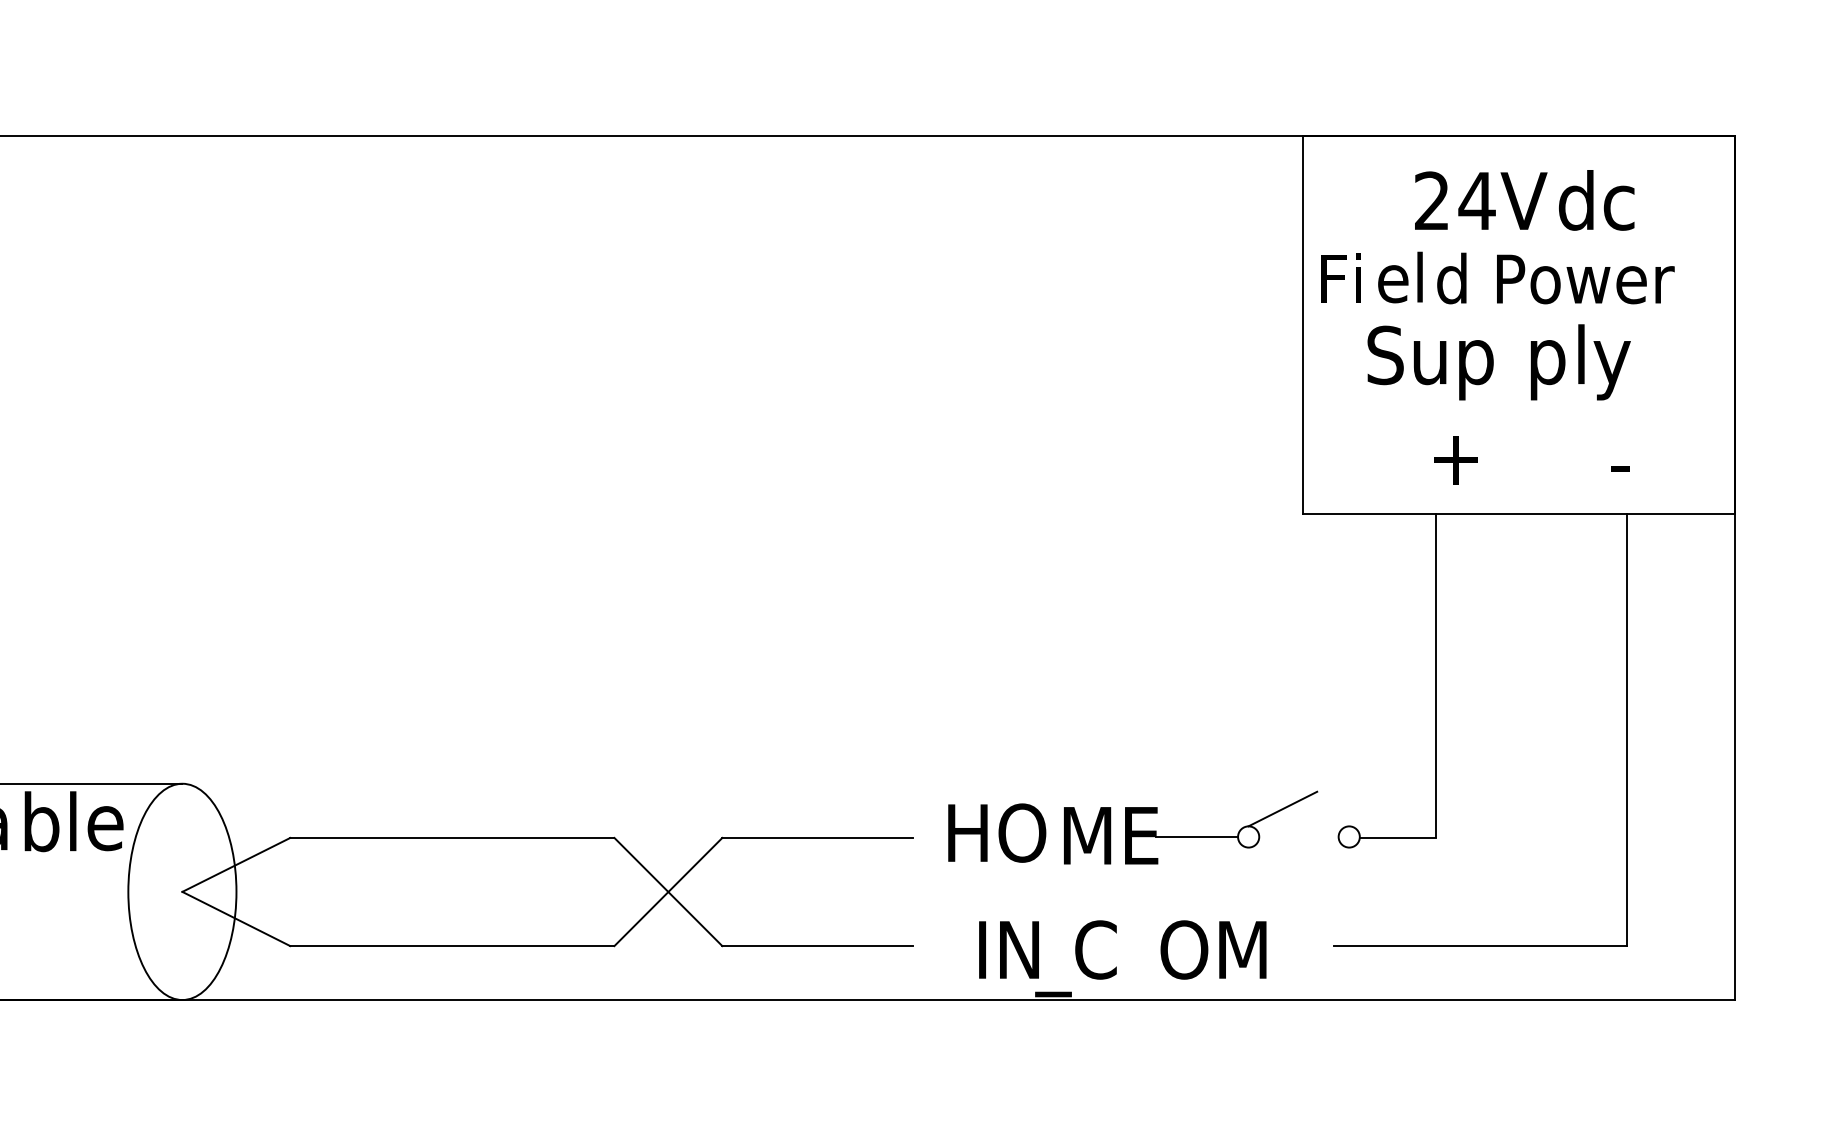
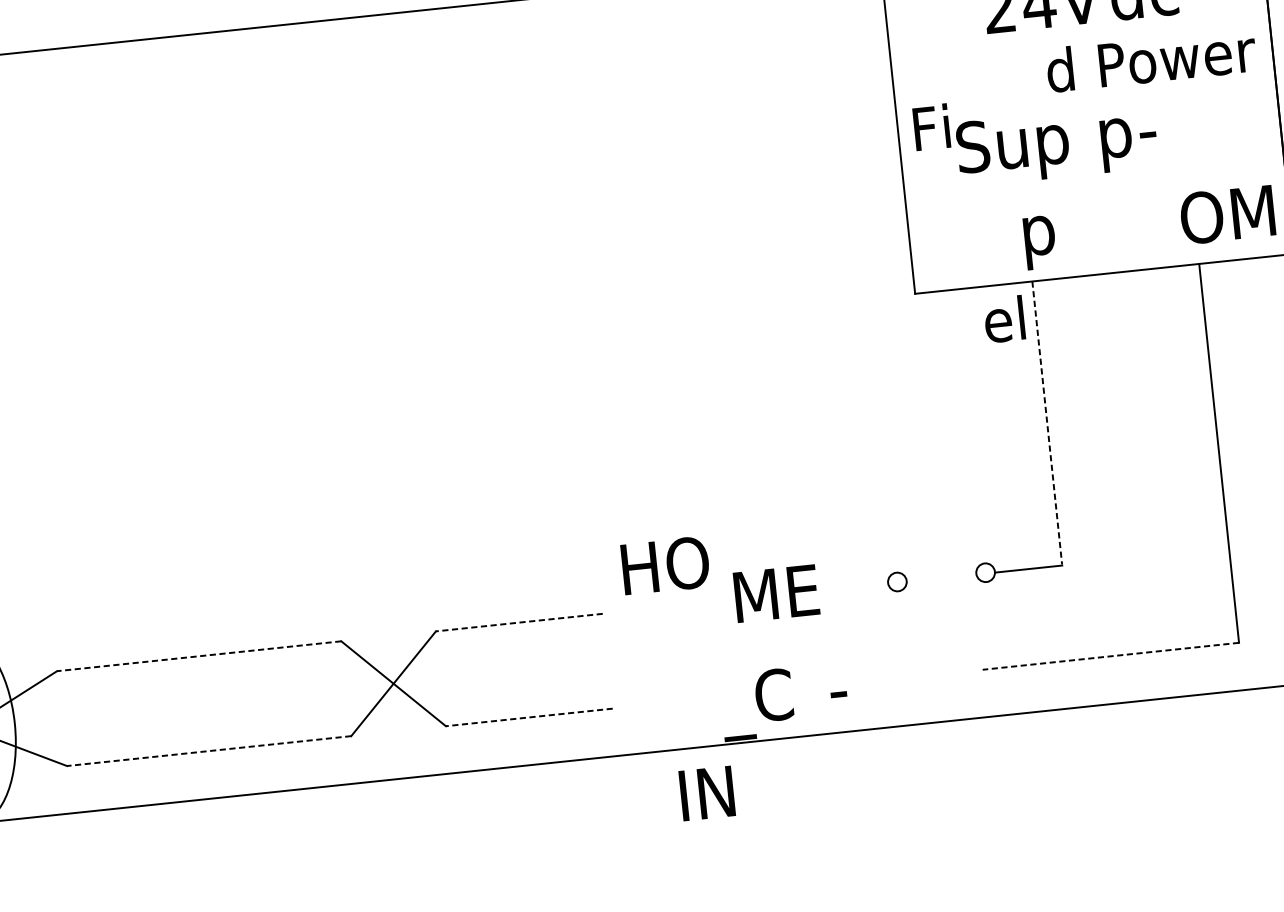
text: (1340, 277) -> (930, 126), moved
text: (1400, 277) -> (1004, 319), moved
text: (1555, 278) -> (1150, 60), moved
text: (1602, 362) -> (1163, 133), ly -> -
text: (1664, 461) -> (1227, 214), - -> OM
text: (1454, 468) -> (1043, 239), + -> p
line: (1436, 675) -> (1047, 423), solid -> dashed
line: (1282, 808) -> (924, 553), removed
text: (997, 832) -> (665, 565), moved
line: (1196, 836) -> (851, 586), removed
line: (451, 837) -> (198, 655), solid -> dashed
line: (816, 837) -> (518, 622), solid -> dashed
line: (451, 946) -> (208, 751), solid -> dashed
line: (816, 946) -> (528, 717), solid -> dashed
line: (1480, 946) -> (1110, 656), solid -> dashed
text: (1008, 949) -> (706, 793), moved
text: (1213, 949) -> (876, 683), OM -> -

